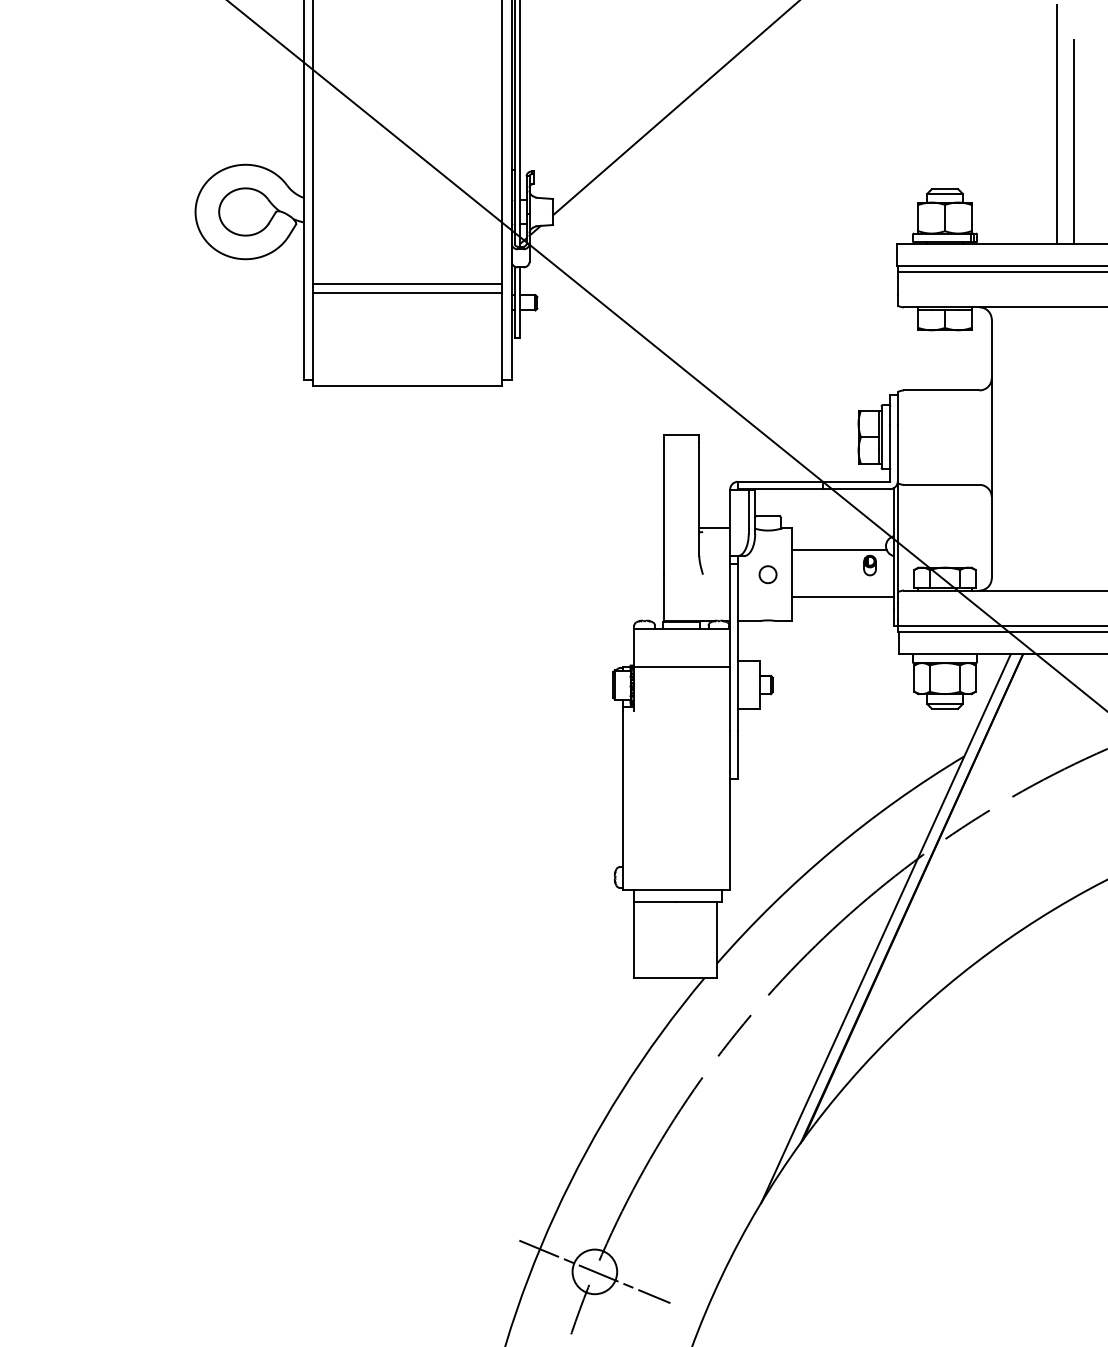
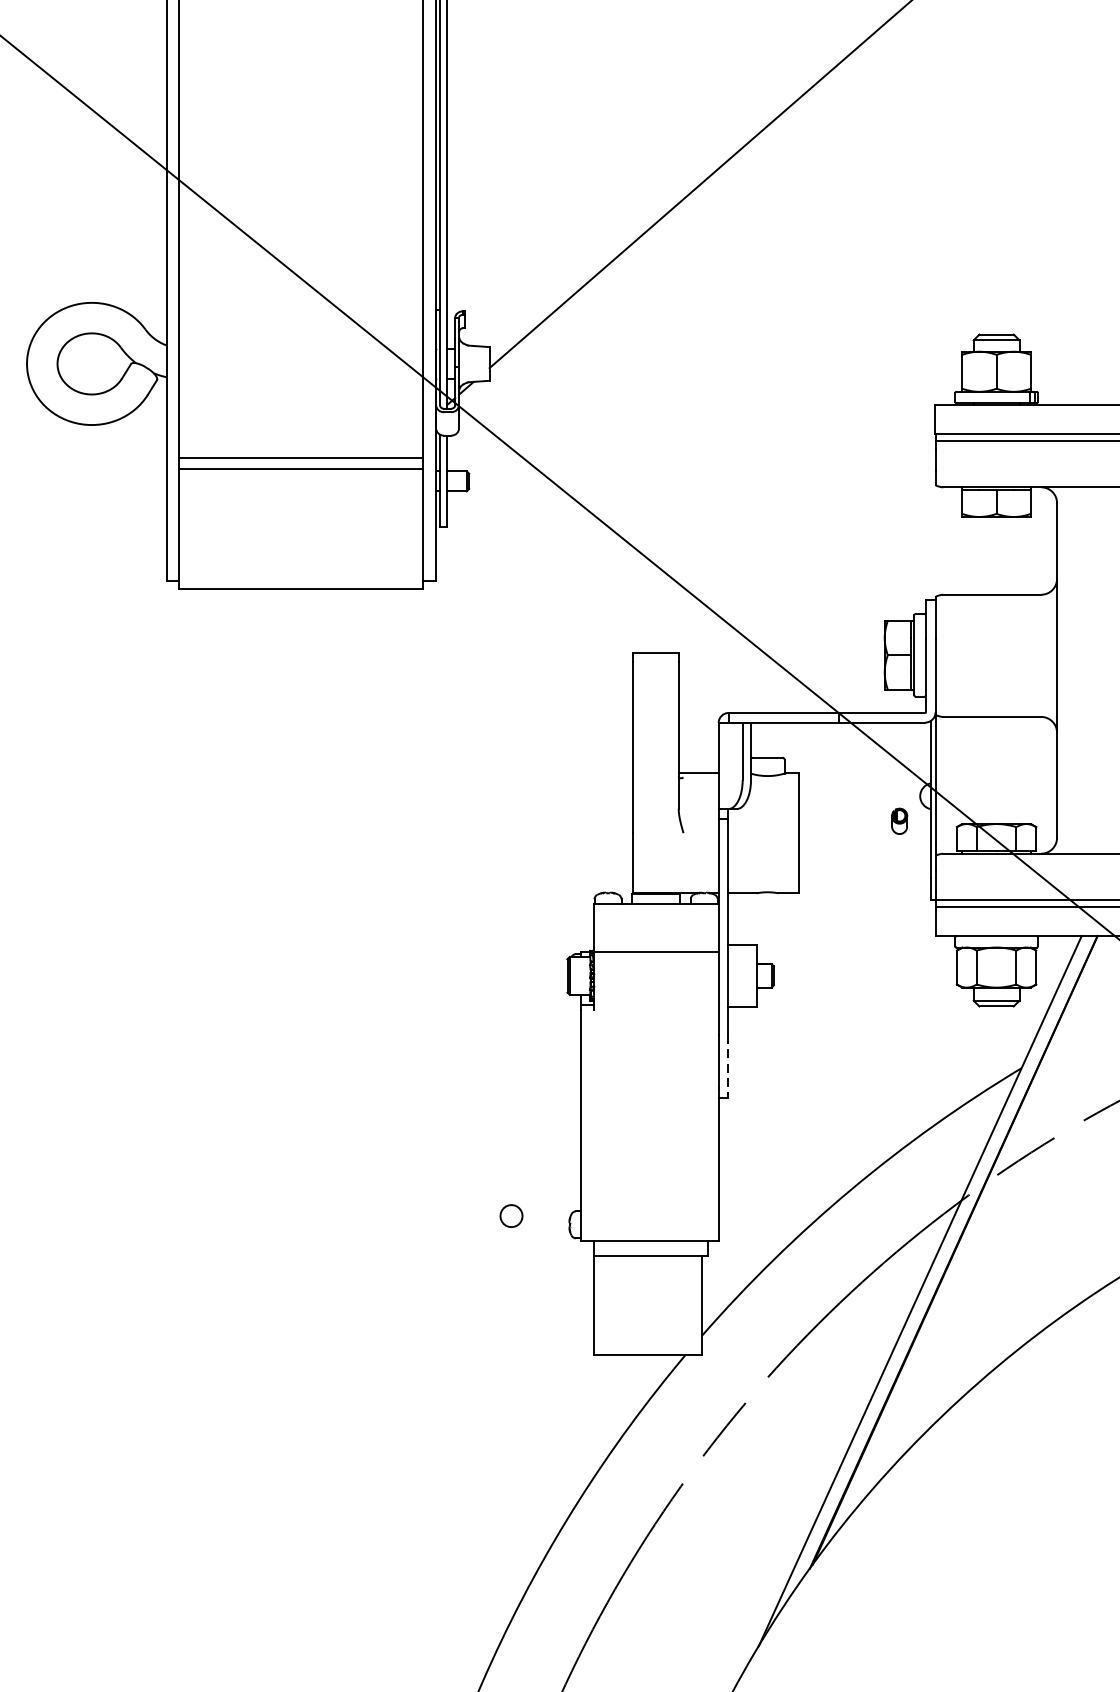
line: (839, 549) -> (860, 800), removed
part: (767, 574) -> (510, 1215), moved
line: (843, 596) -> (865, 861), removed
line: (737, 755) -> (728, 1067), solid -> dashed

